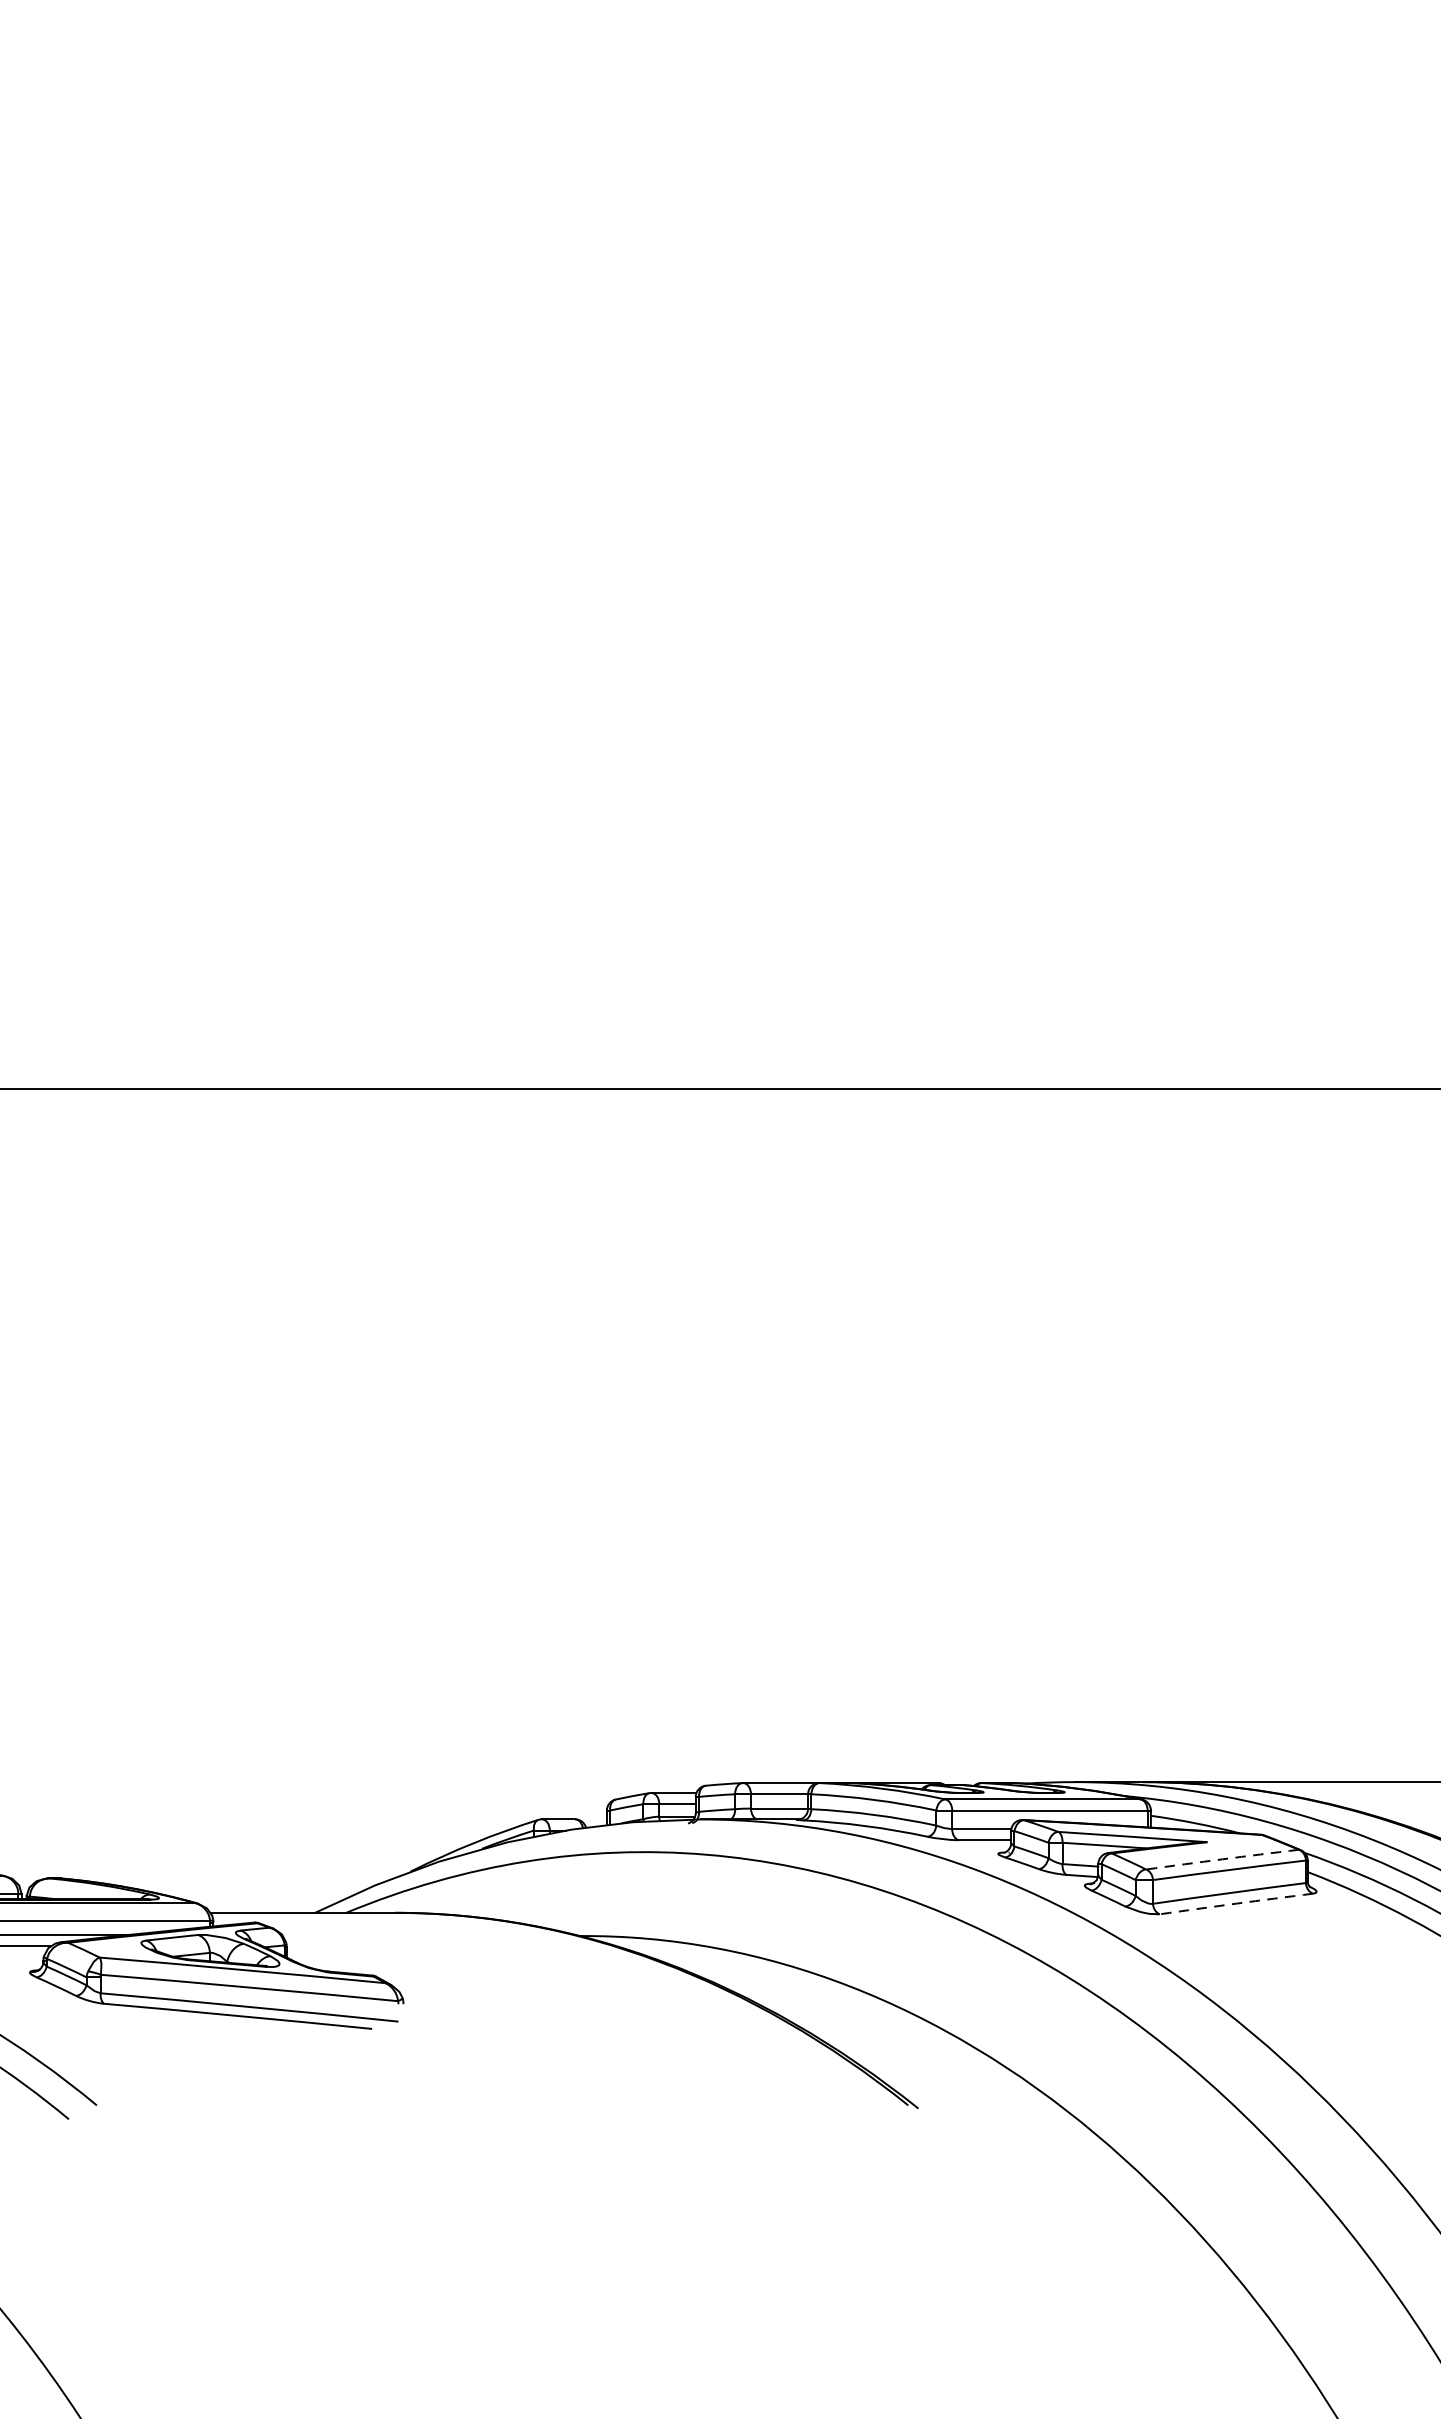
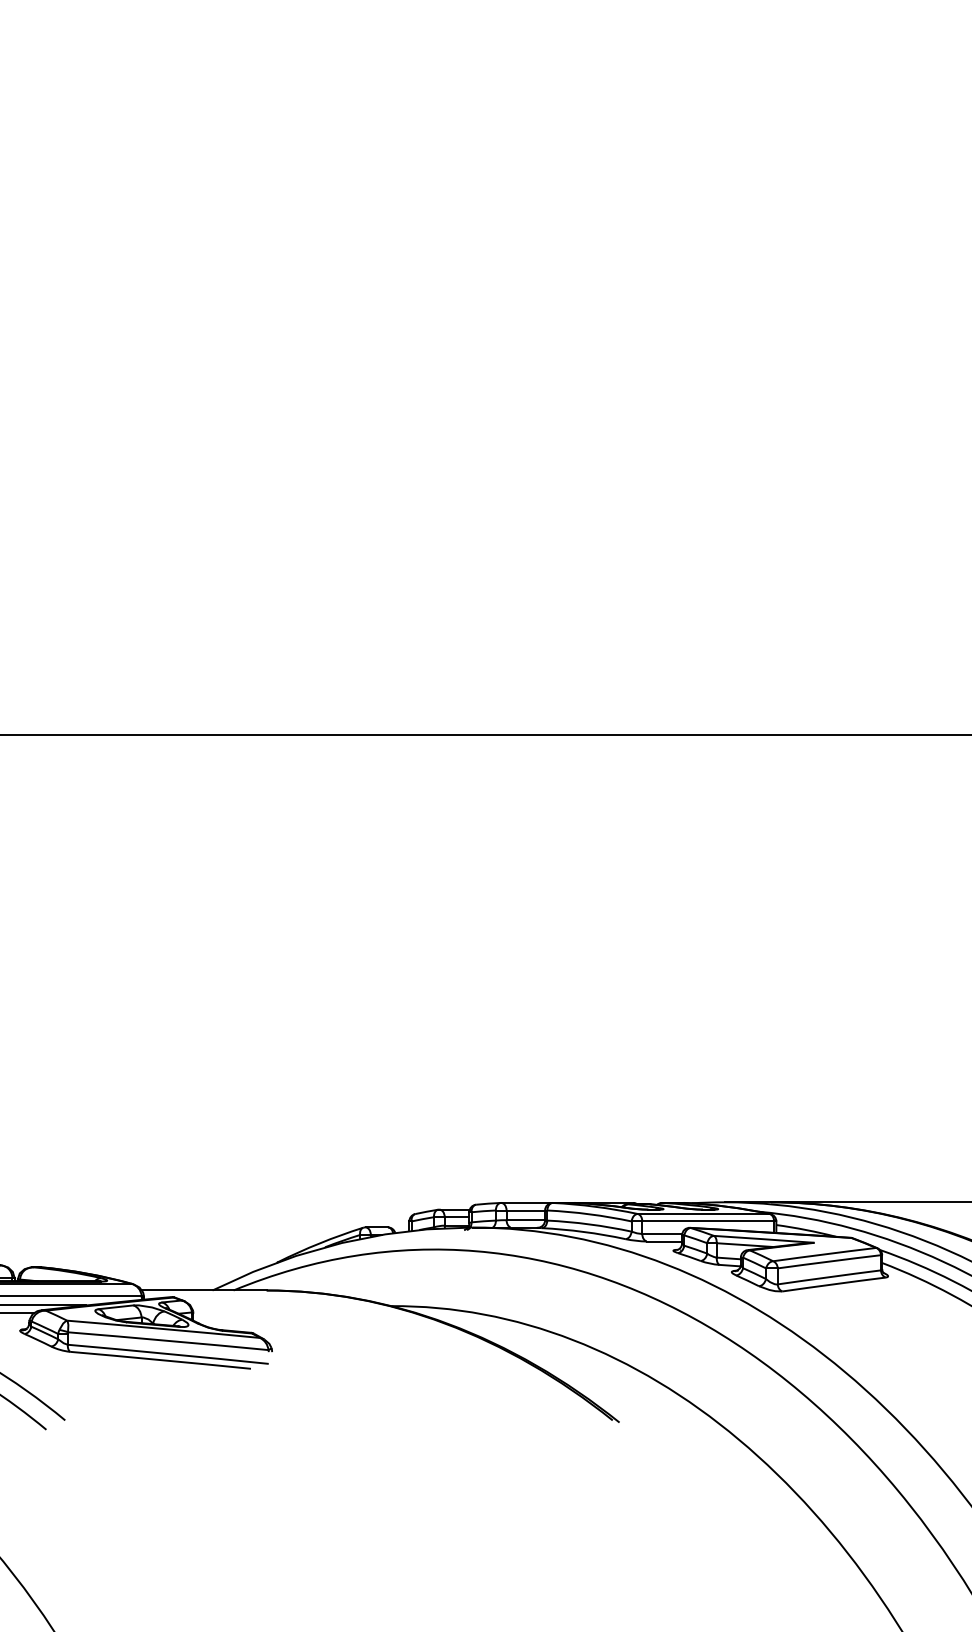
arc: (1222, 1859) -> (824, 1254), dashed -> solid
arc: (1235, 1903) -> (833, 1284), dashed -> solid

